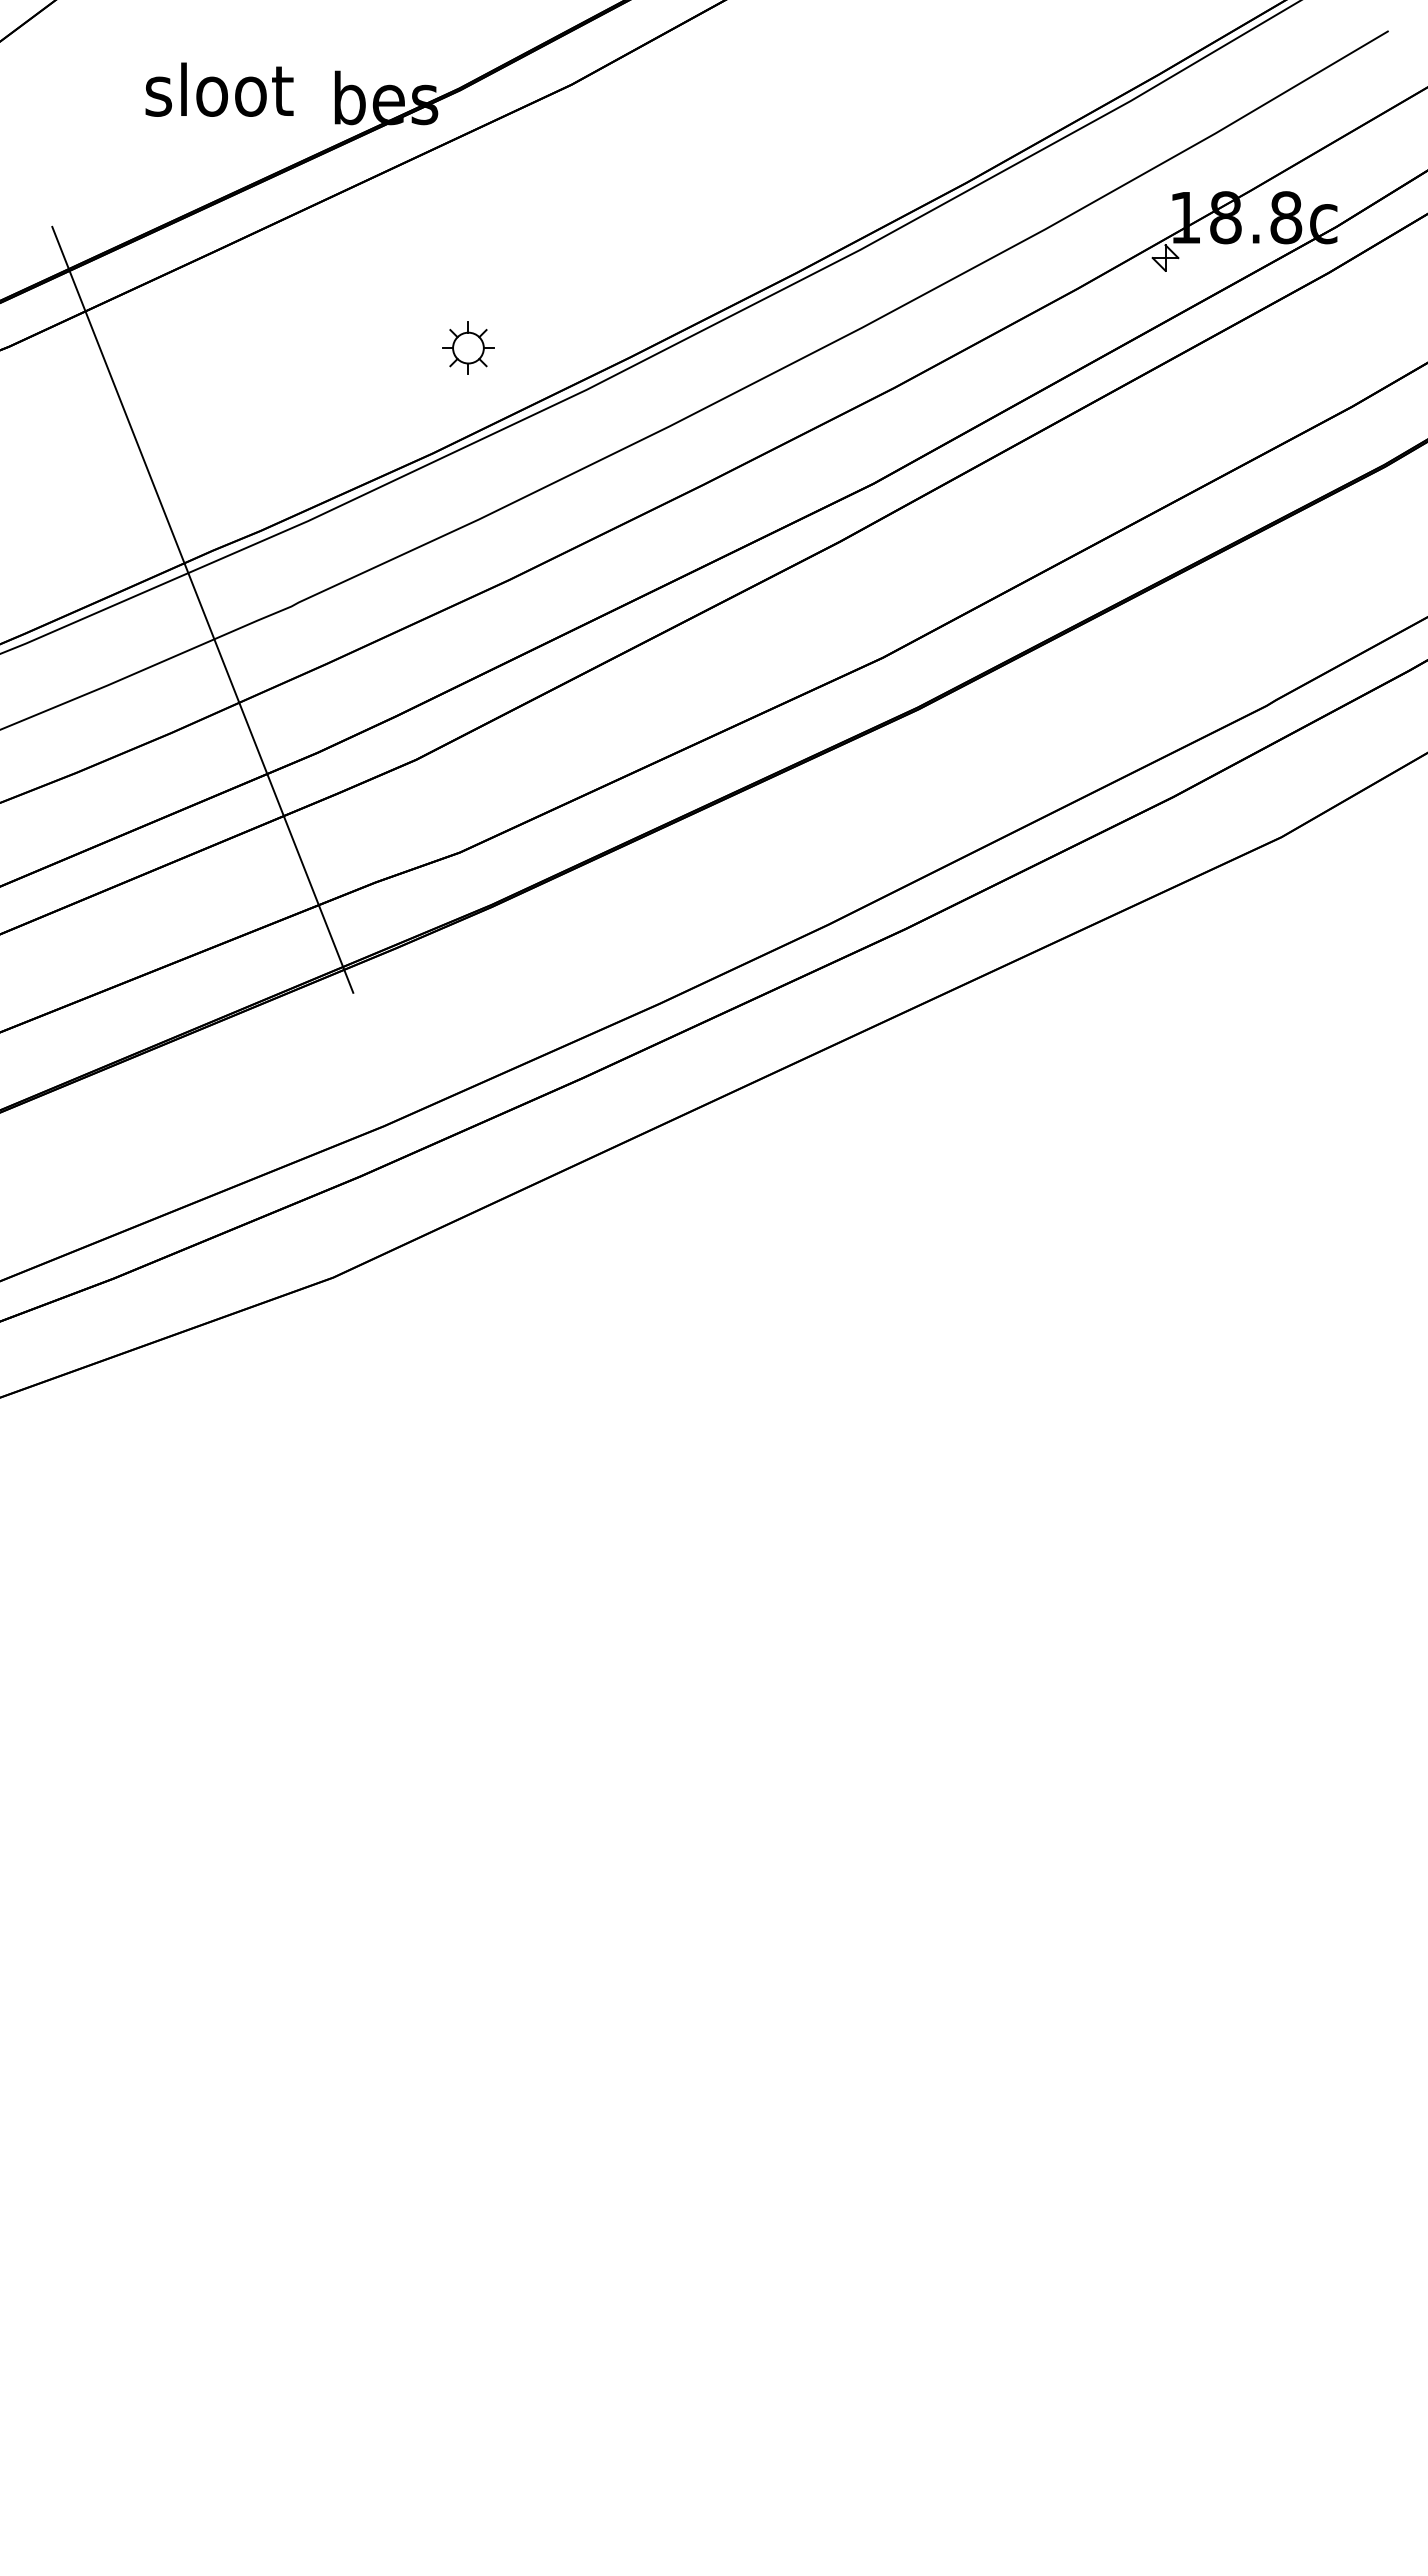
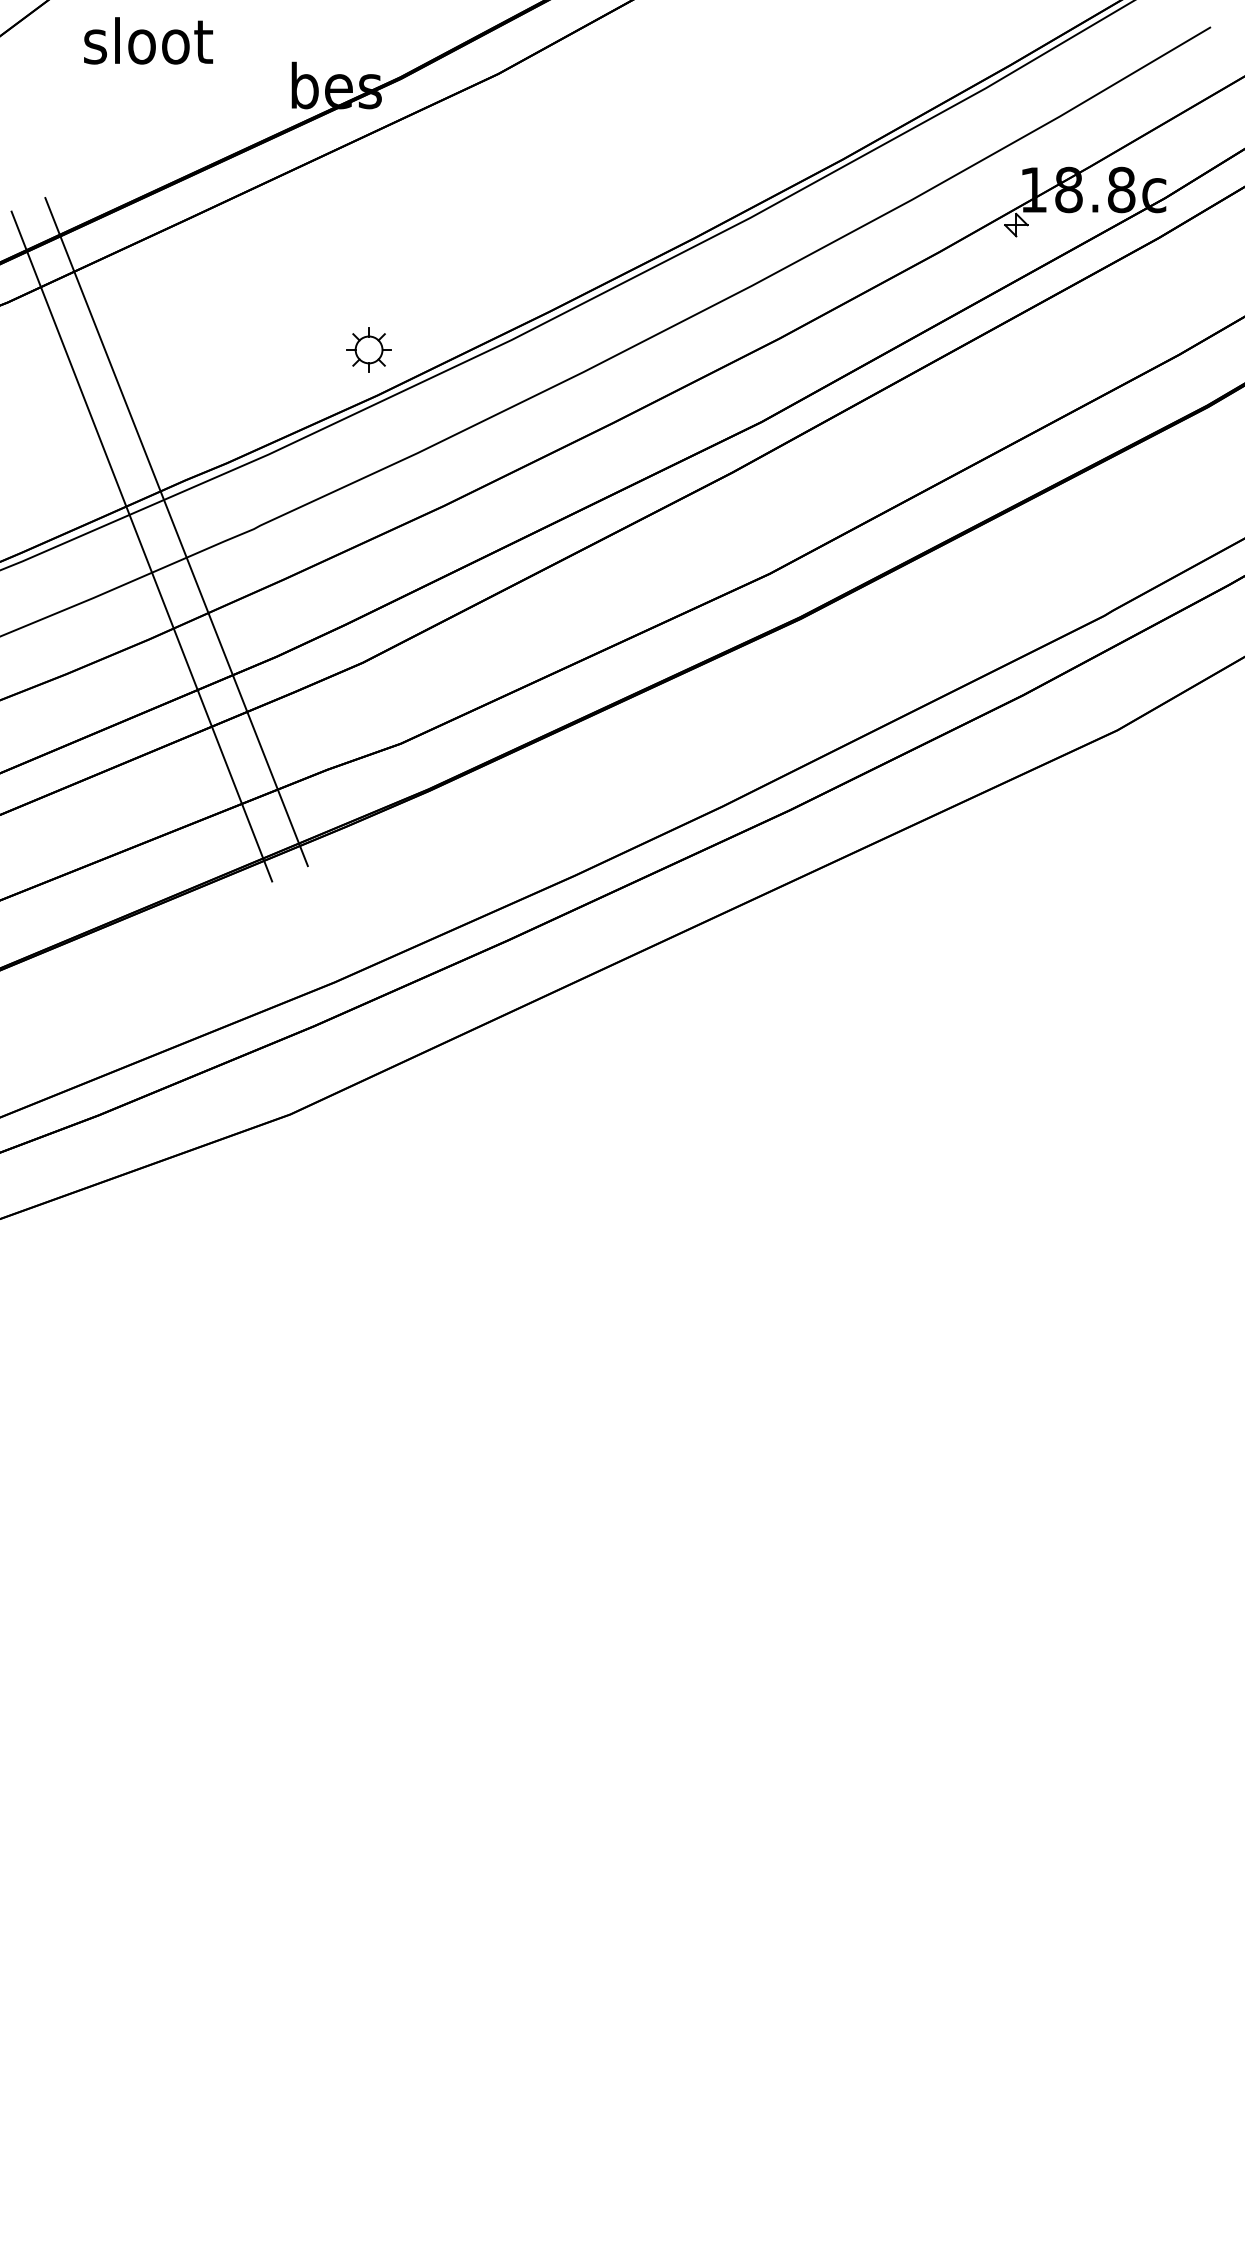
text: (219, 89) -> (148, 40), moved
part: (468, 347) -> (369, 349), moved
line: (162, 626) -> (141, 546), added

